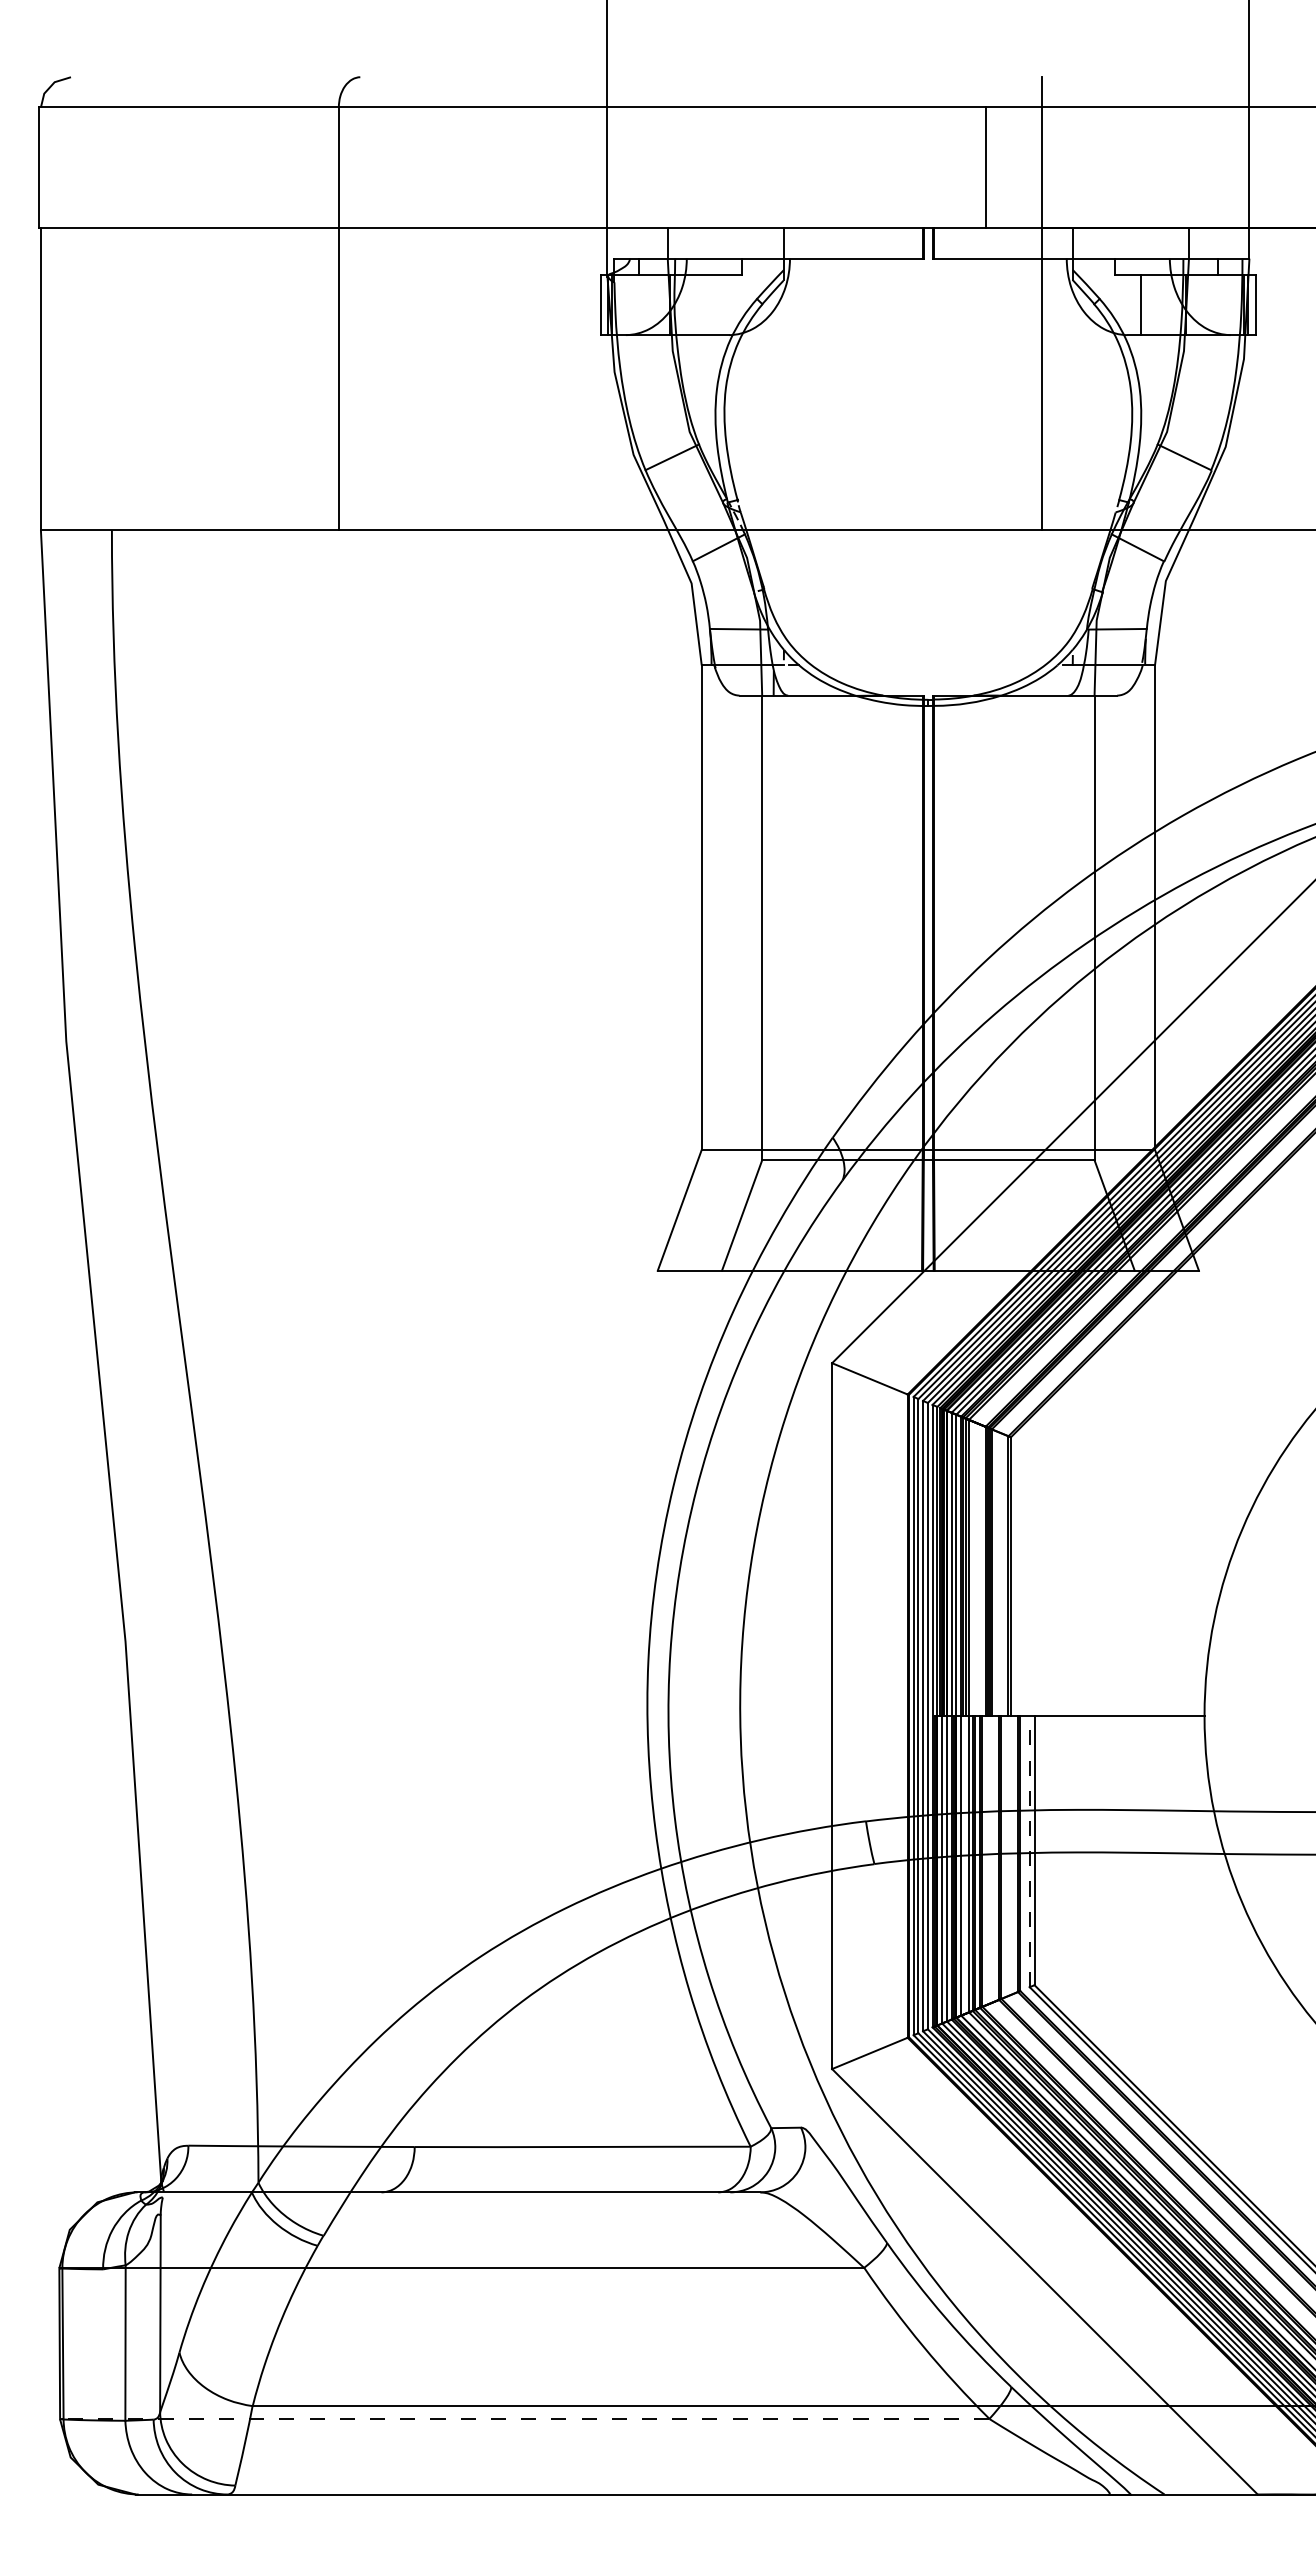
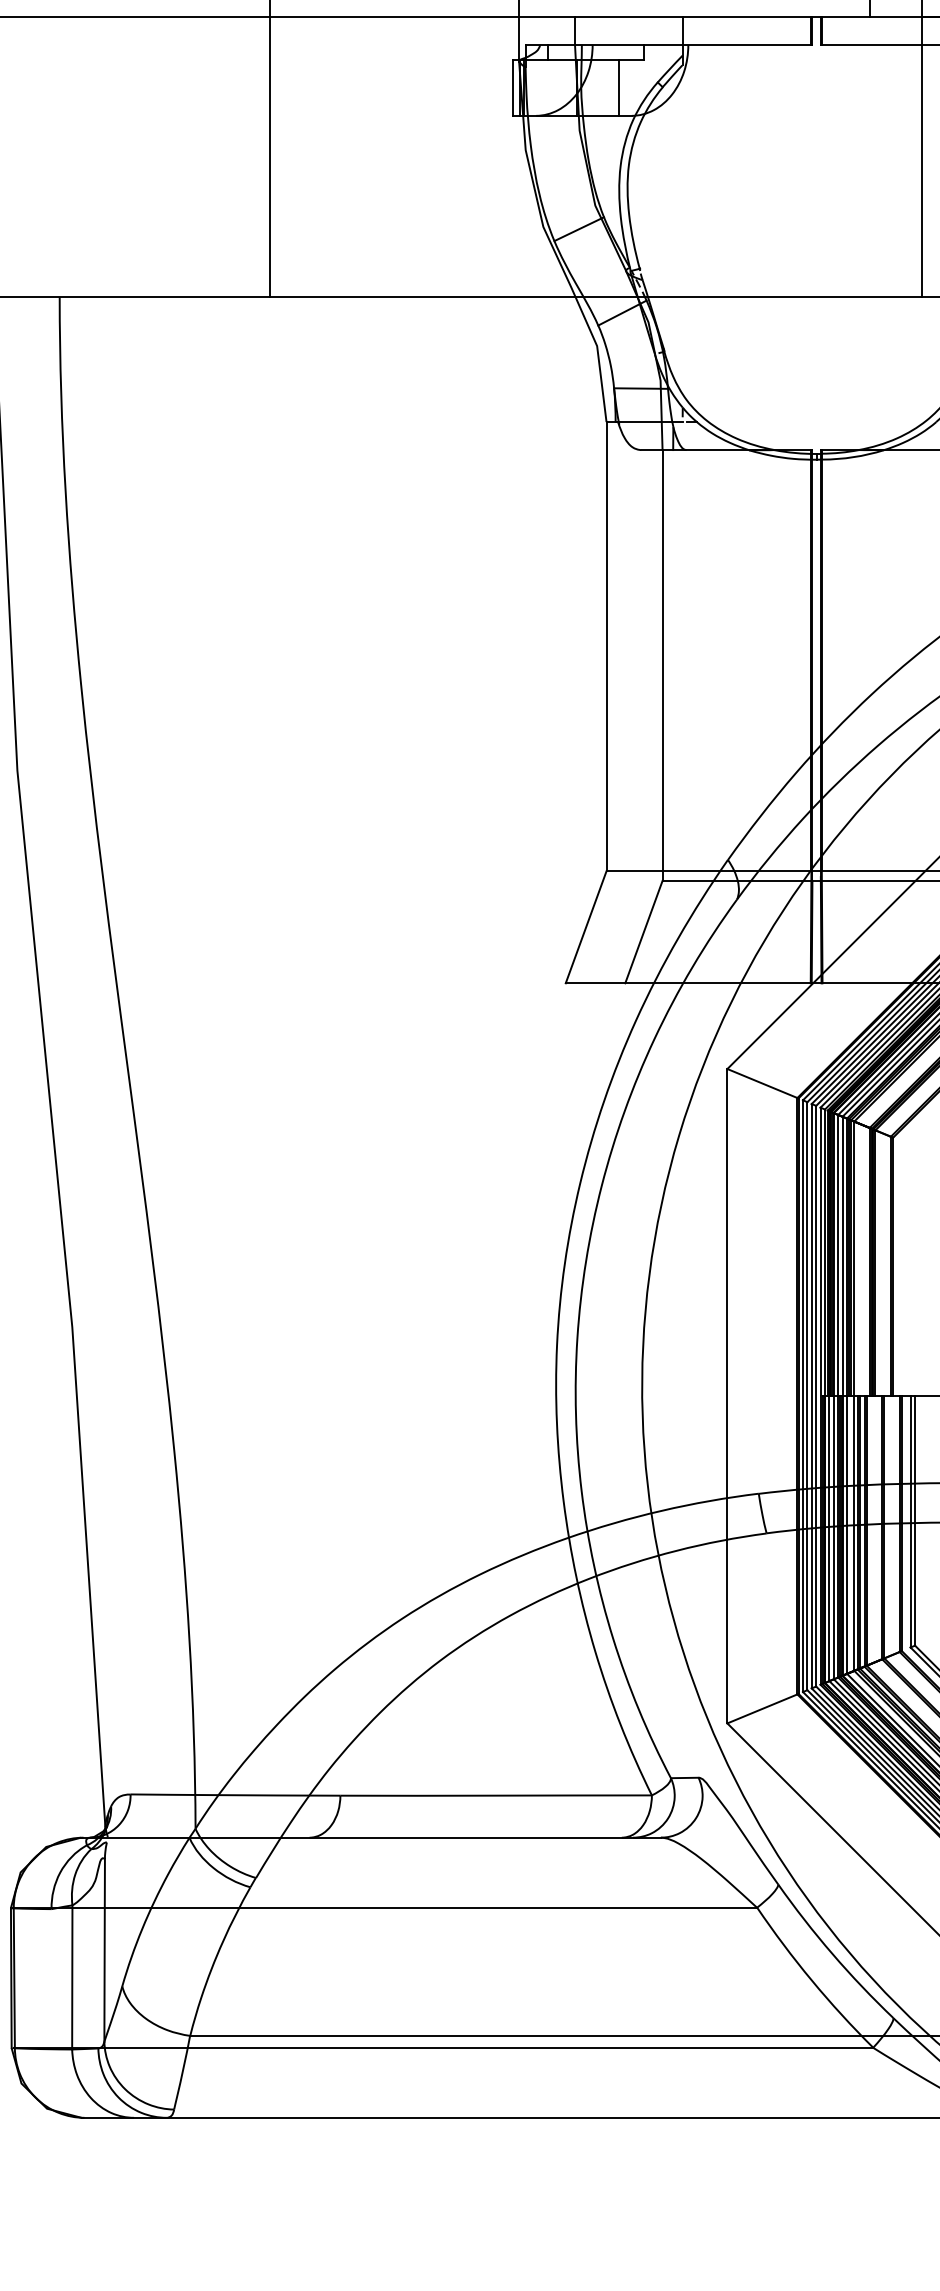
line: (715, 304) -> (619, 87), added
line: (1029, 1851) -> (910, 1521), dashed -> solid
line: (526, 2418) -> (444, 2047), dashed -> solid

